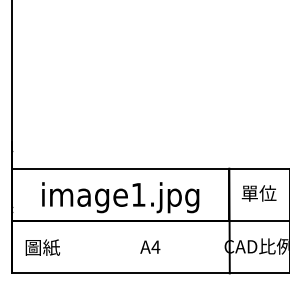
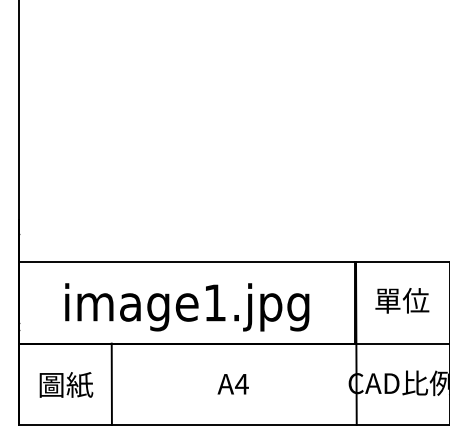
line: (72, 247) -> (112, 384), added

